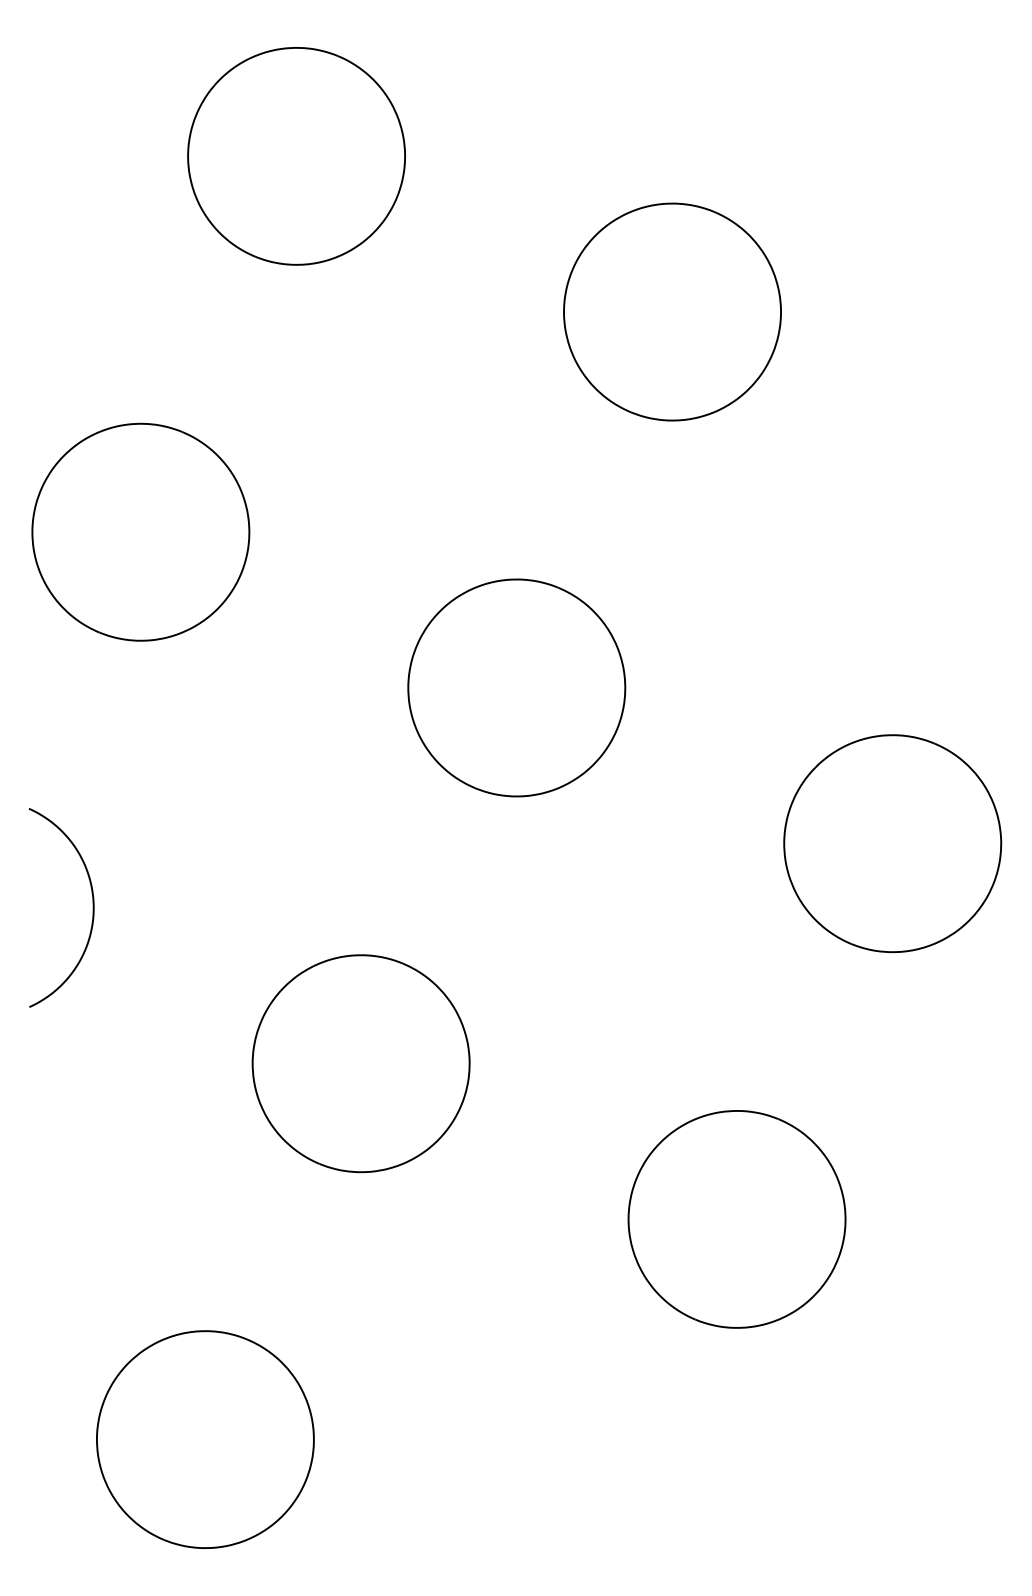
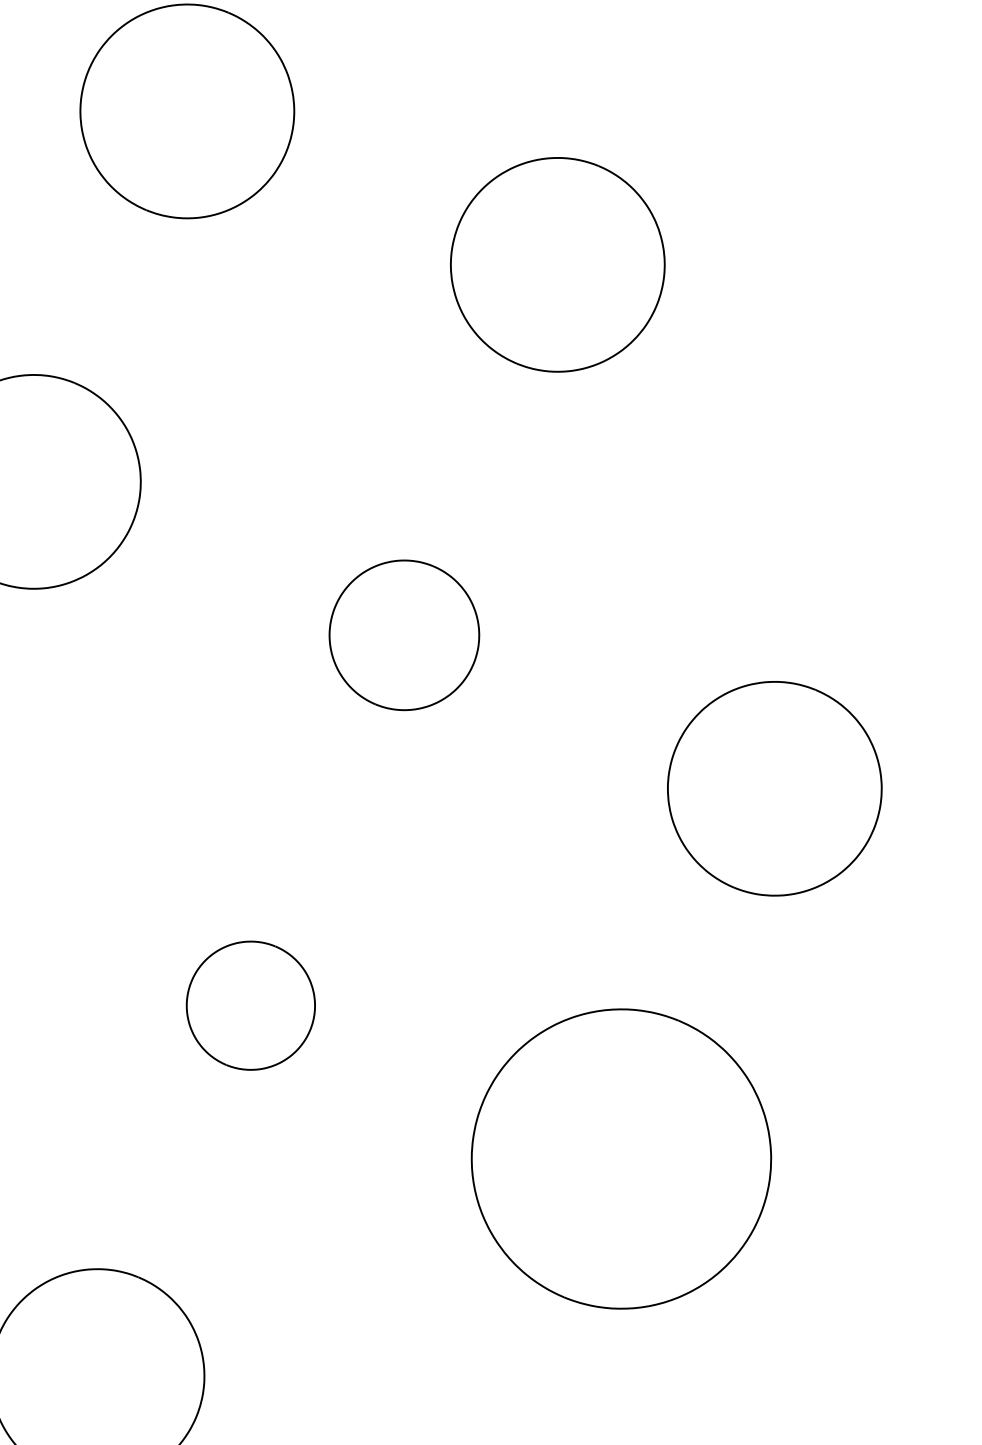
part: (516, 687) -> (404, 634), size x0.7
part: (360, 1063) -> (250, 1005), size x0.6
part: (736, 1219) -> (620, 1159), size x1.4

